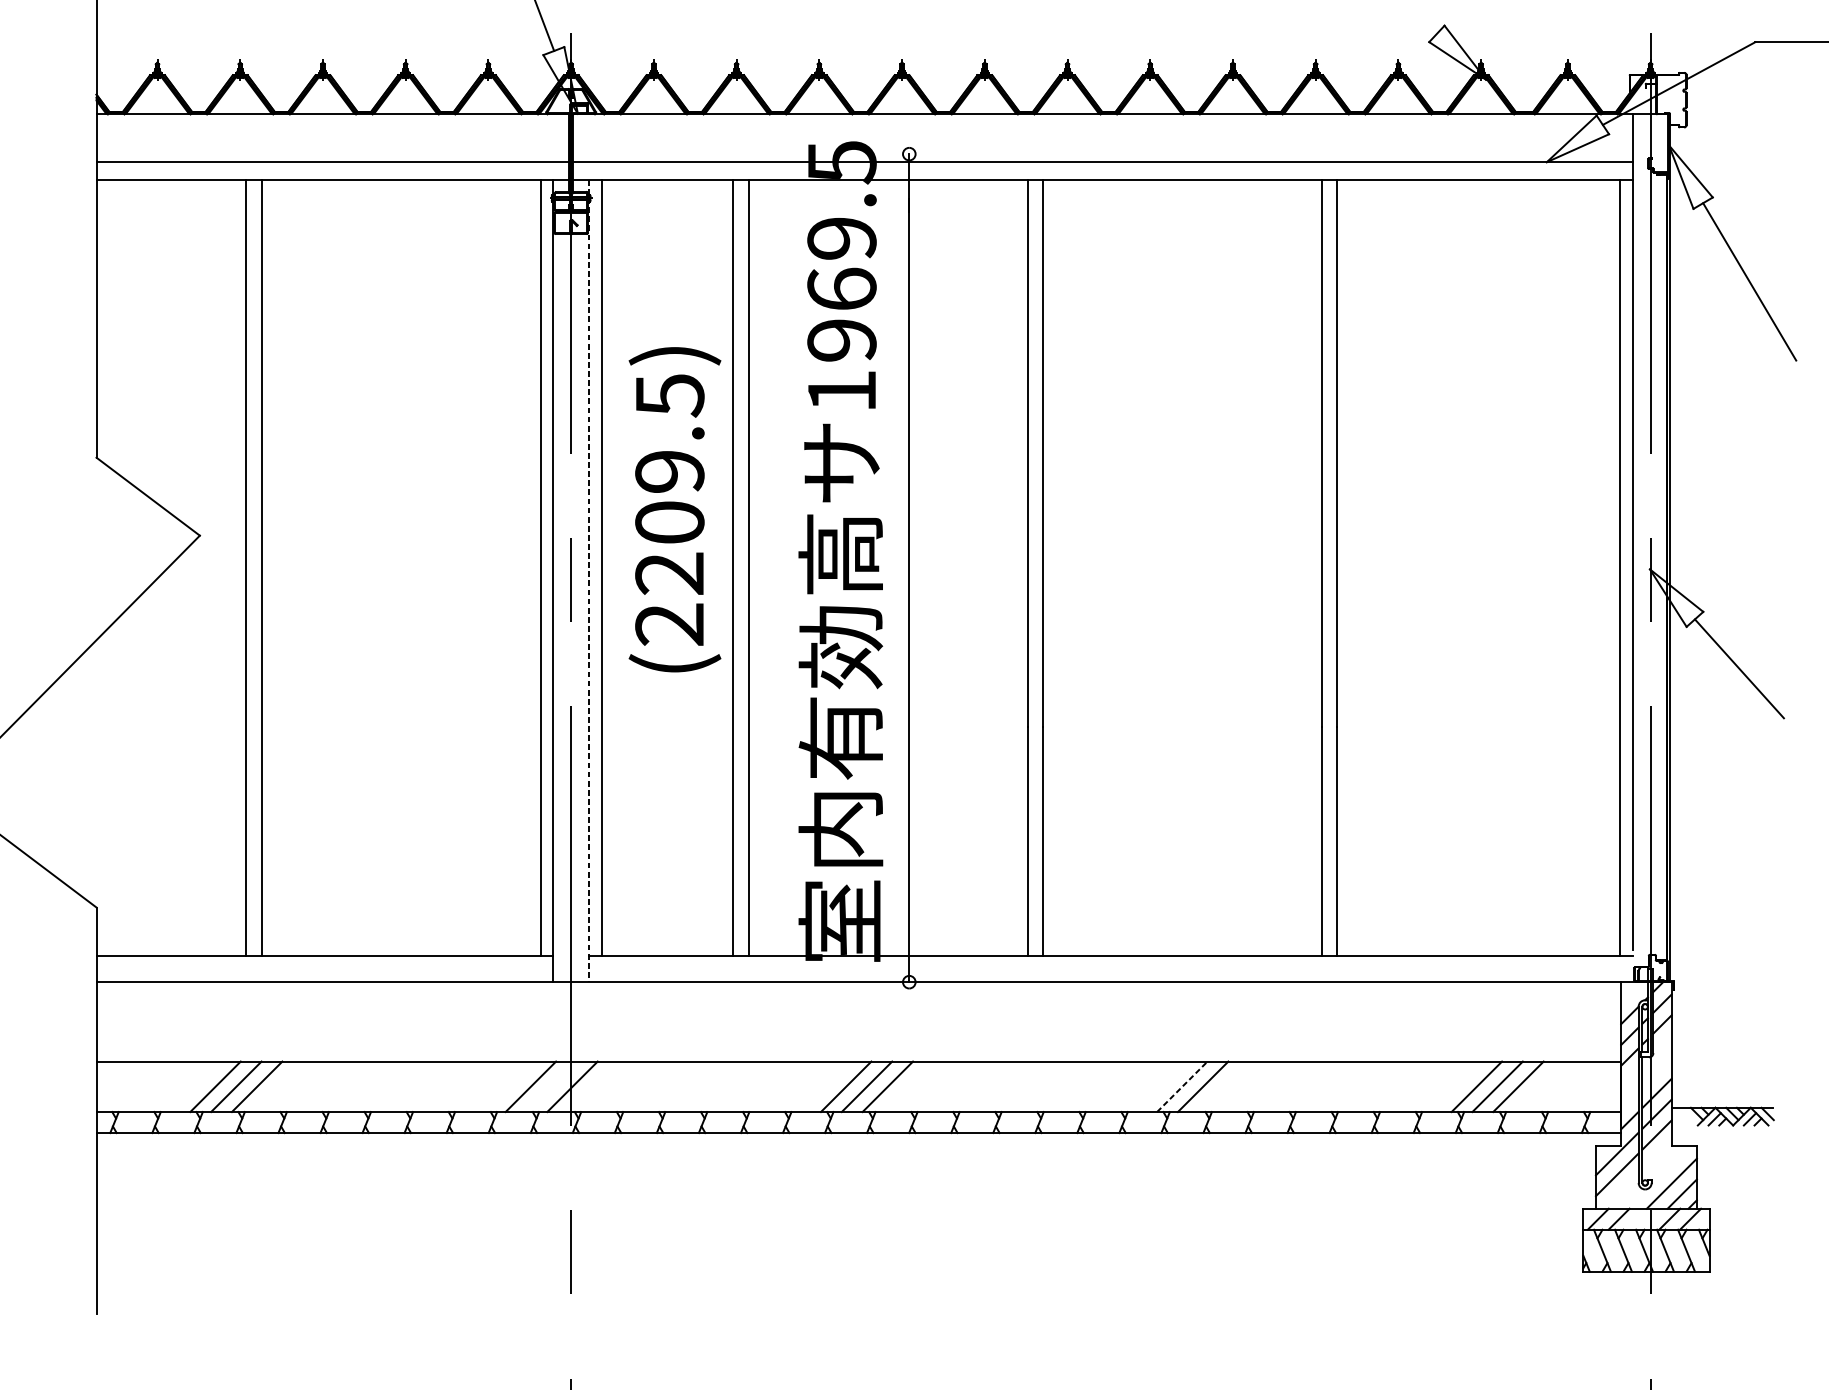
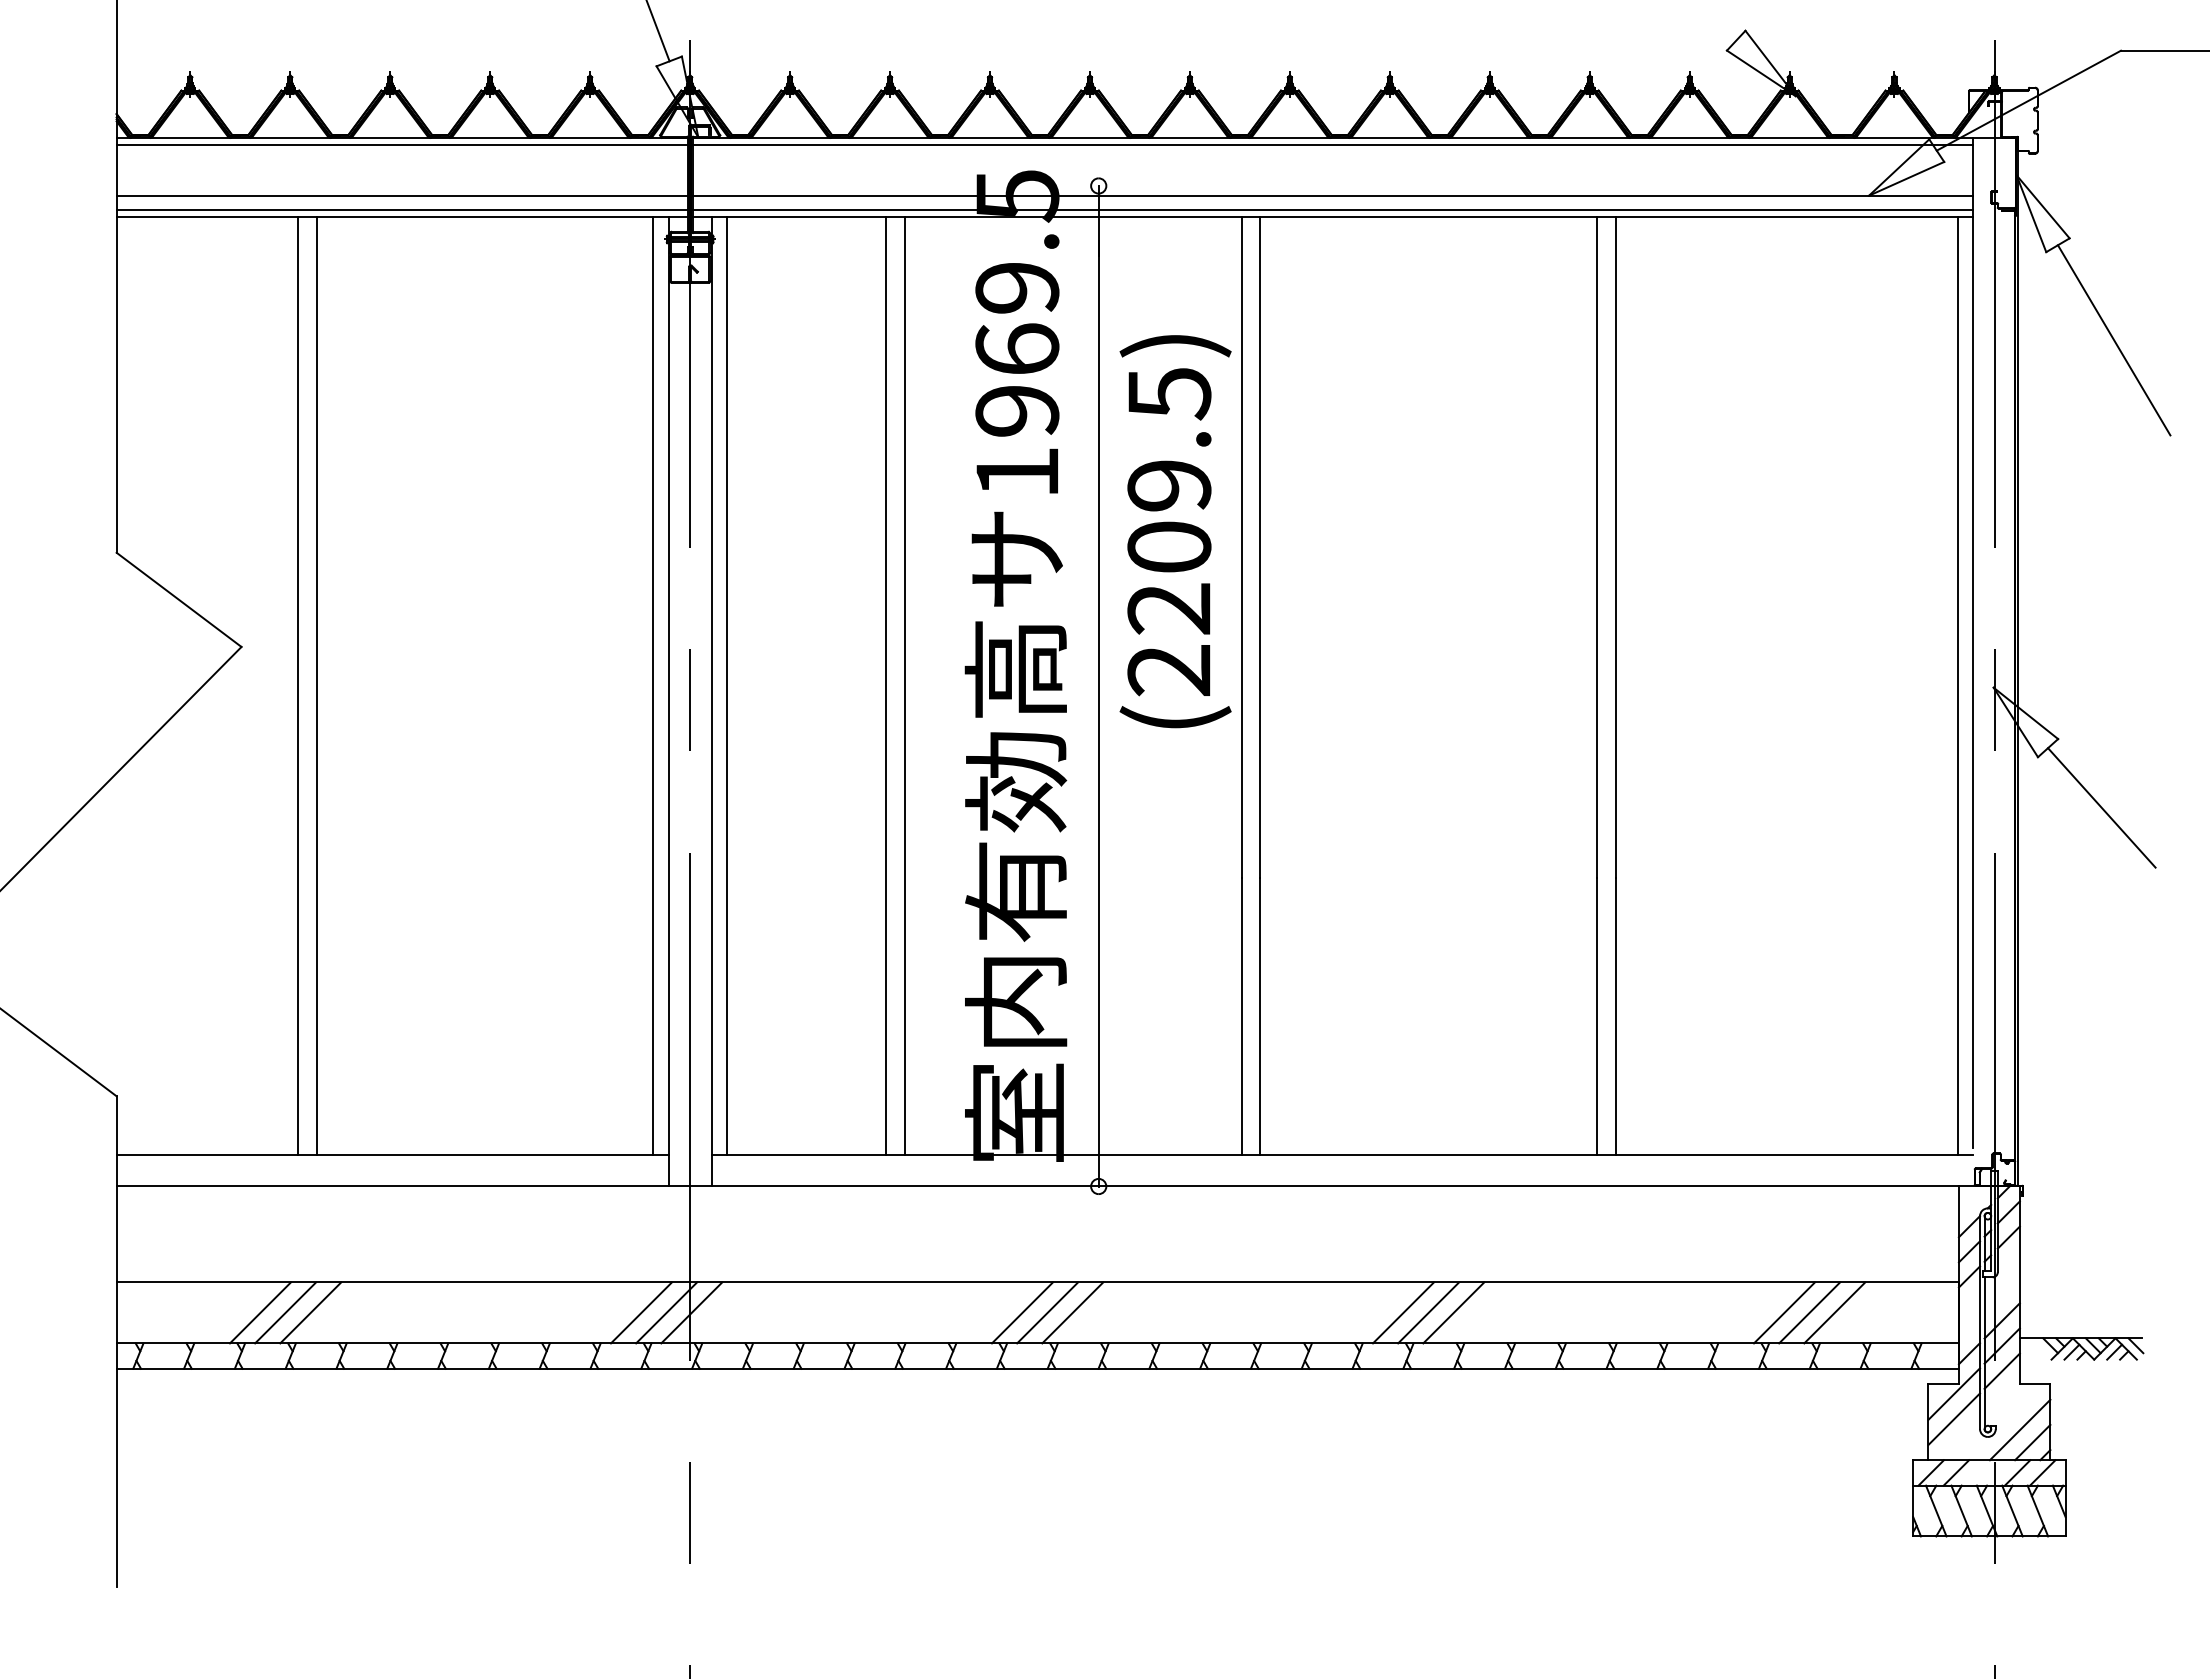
line: (864, 120) -> (1044, 145), added
line: (864, 173) -> (1044, 209), added
text: (674, 509) -> (1175, 531), moved
line: (588, 581) -> (711, 702), dashed -> solid
line: (551, 1086) -> (666, 1312), added
line: (1161, 1086) -> (1403, 1312), added
line: (1182, 1086) -> (1428, 1312), dashed -> solid

